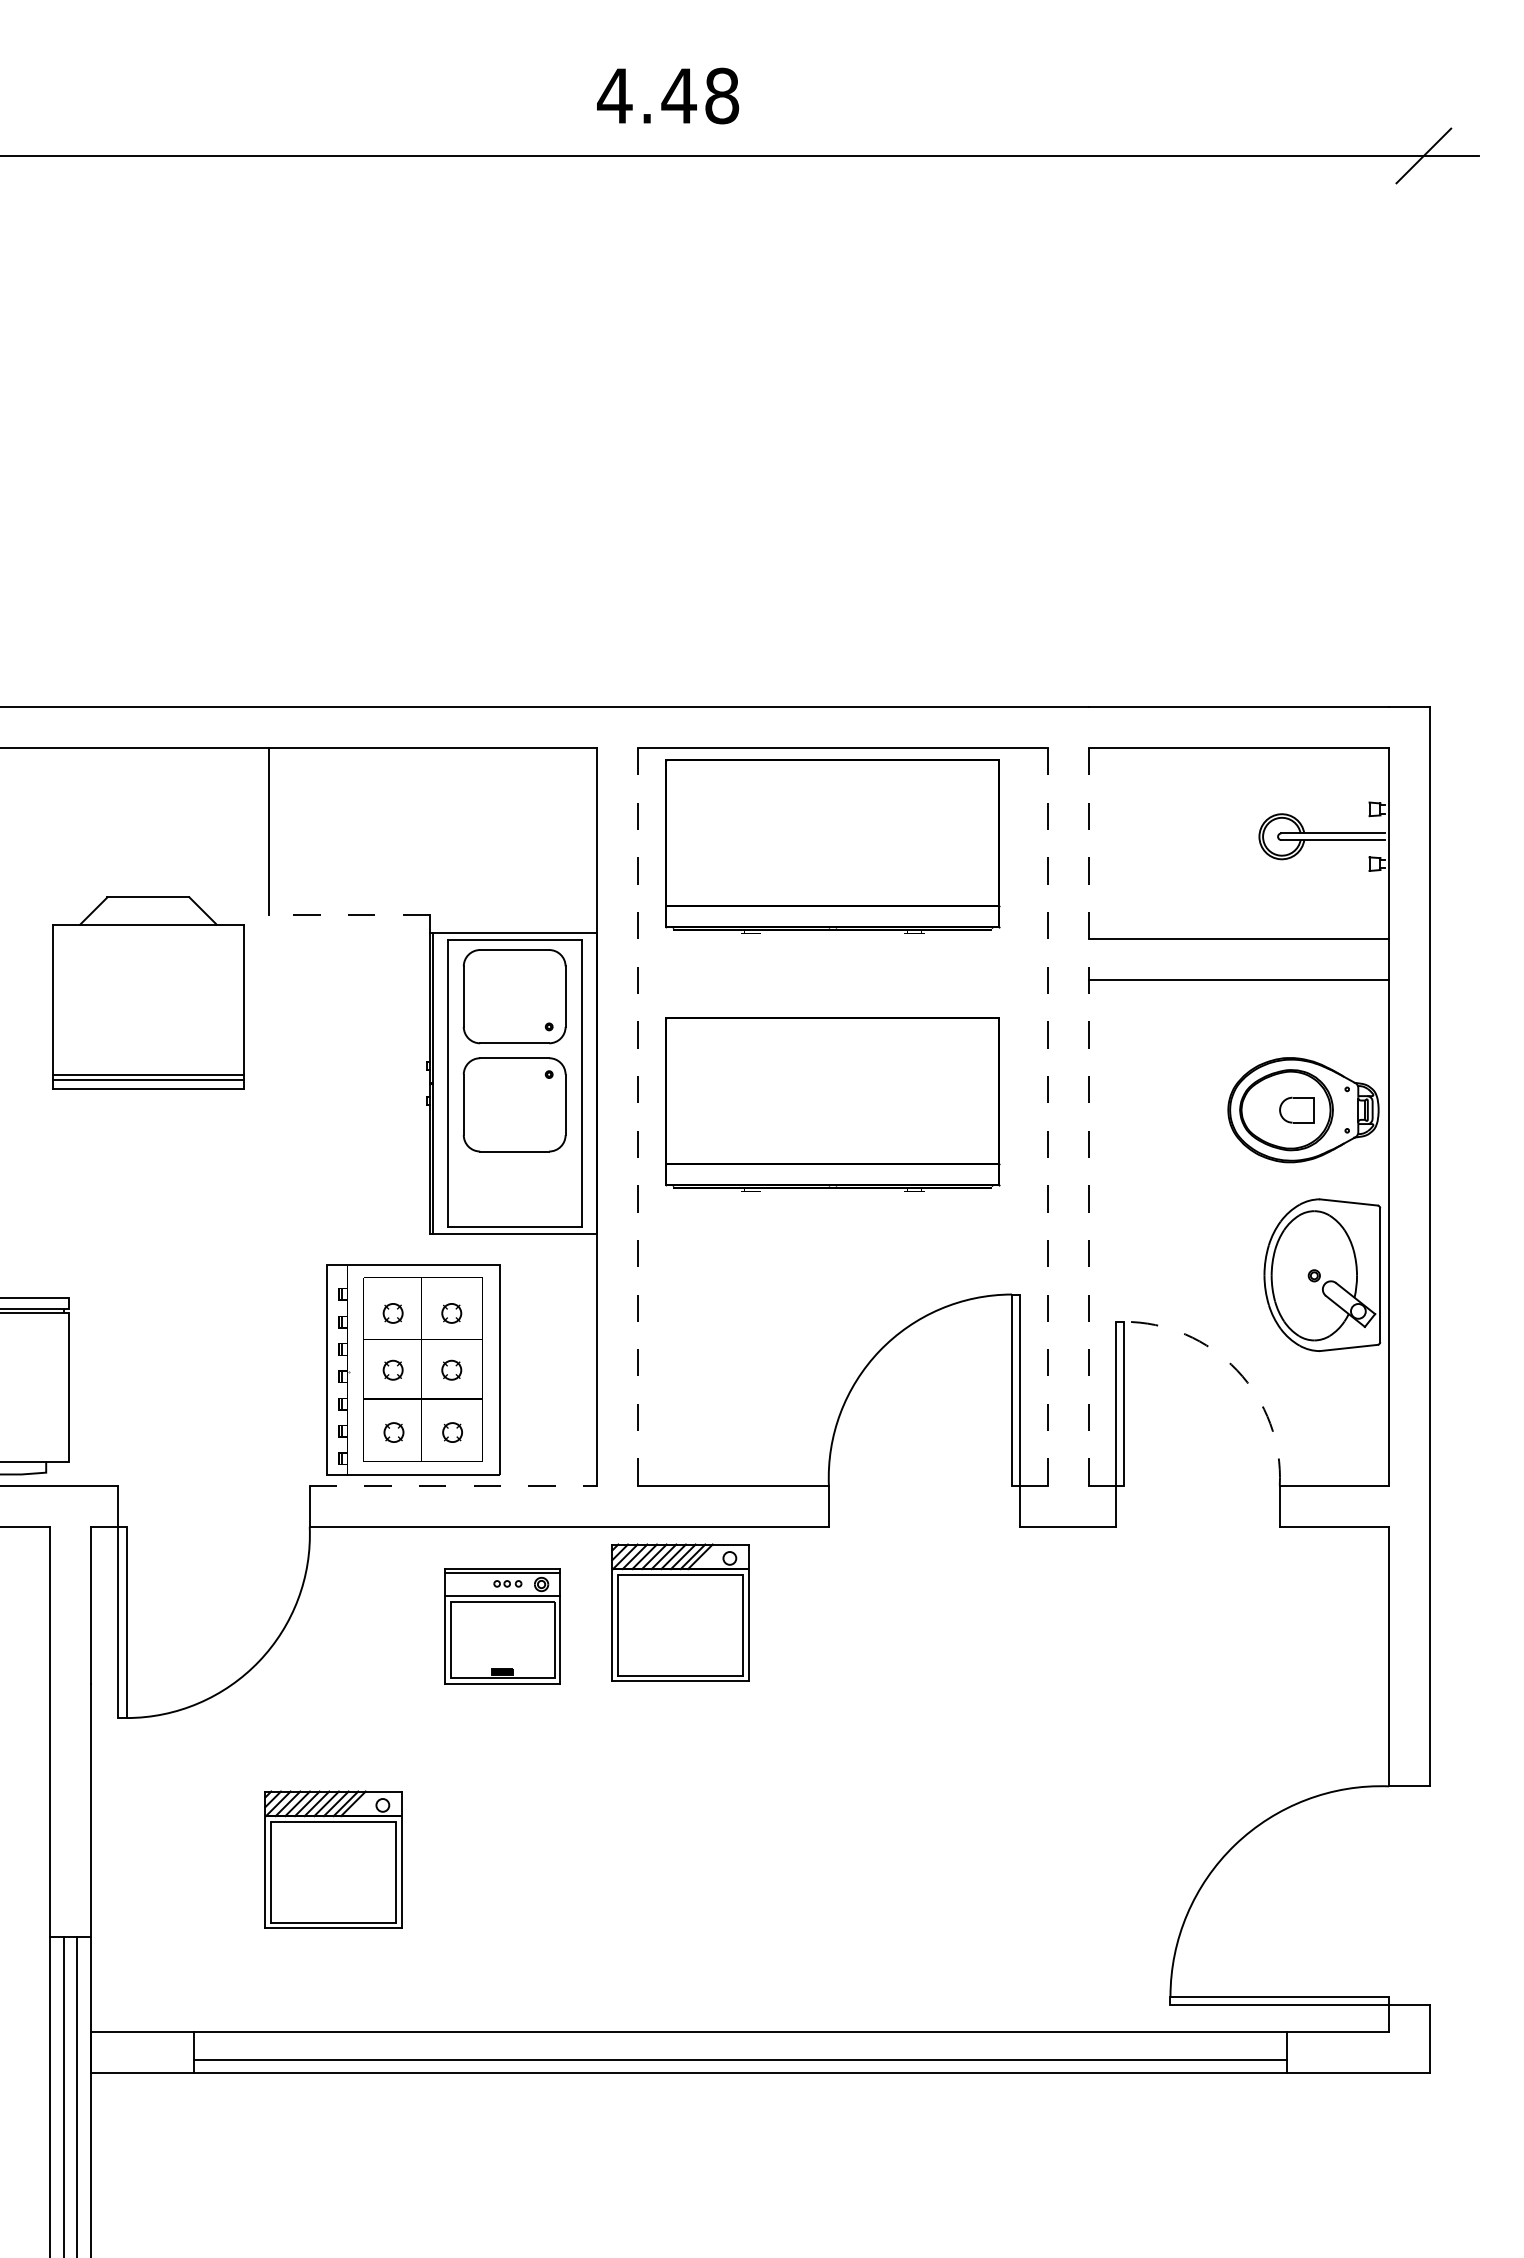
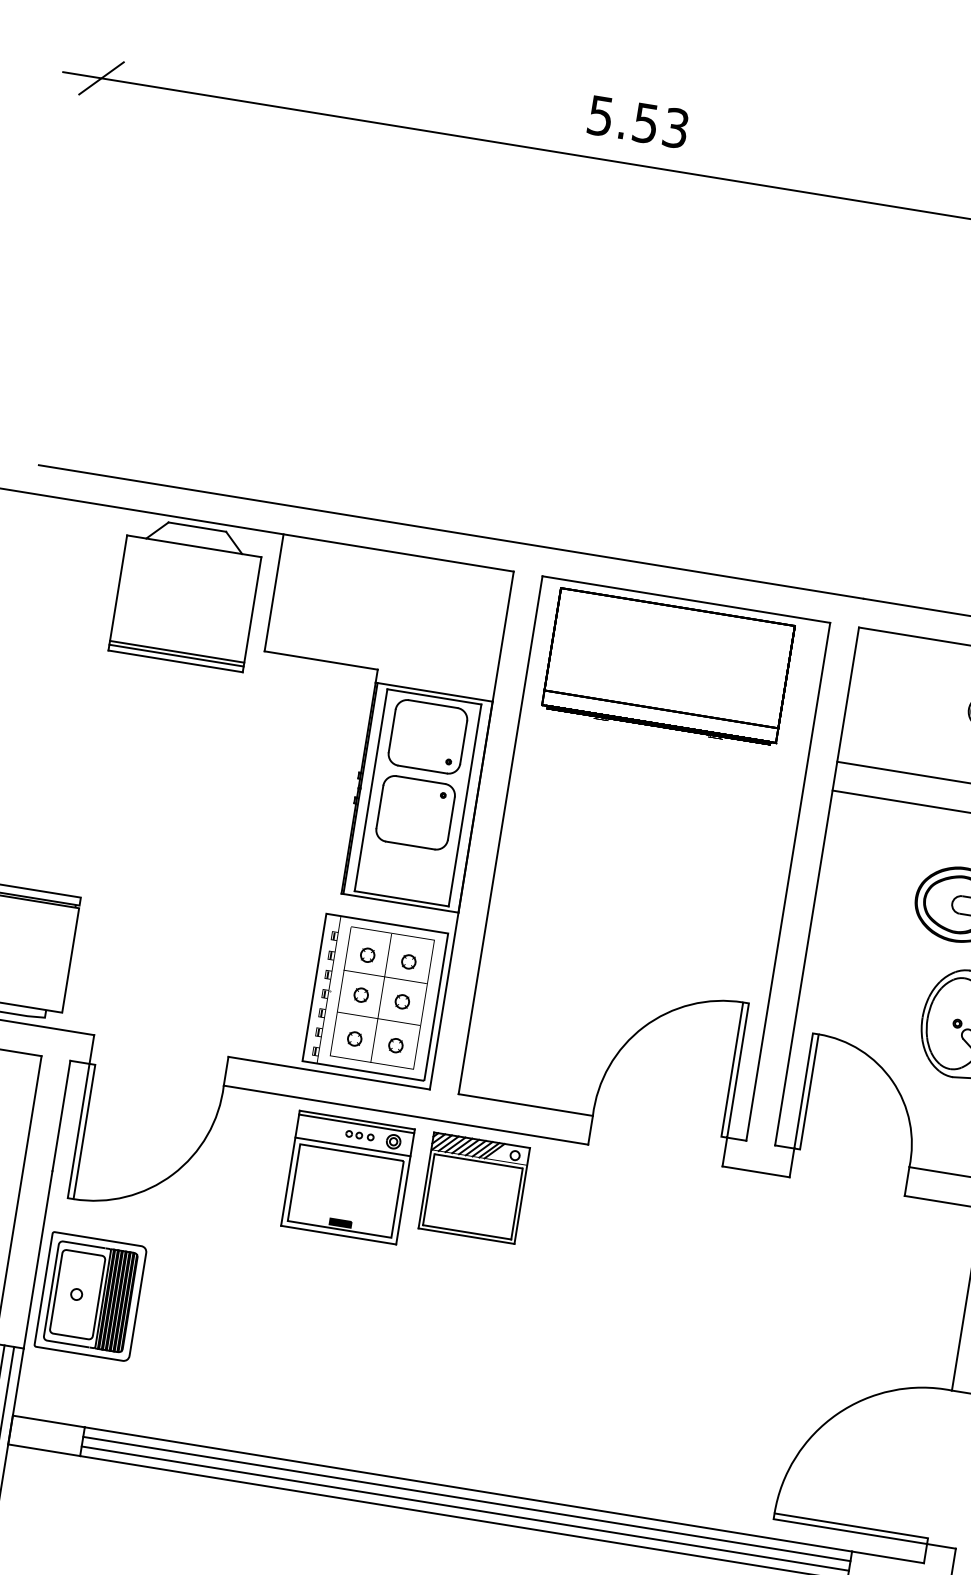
text: (668, 95) -> (638, 121), 4.48 -> 5.53
line: (349, 914) -> (321, 660), dashed -> solid
part: (148, 992) -> (186, 593), moved
part: (832, 1104) -> (638, 848), removed
line: (637, 1116) -> (500, 834), dashed -> solid
line: (1047, 1116) -> (788, 881), dashed -> solid
line: (1088, 1116) -> (817, 886), dashed -> solid
part: (413, 1369) -> (375, 996), moved
arc: (1237, 1370) -> (892, 1081), dashed -> solid
line: (453, 1485) -> (329, 1073), dashed -> solid
part: (502, 1626) -> (347, 1177), size x1.43
part: (172, 1849) -> (90, 1296), added
part: (333, 1859) -> (202, 1321), removed
line: (739, 2045) -> (466, 1498), added

